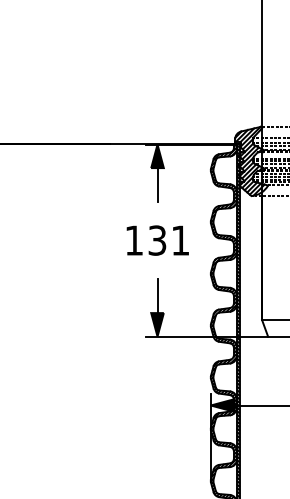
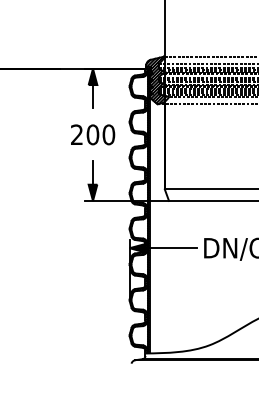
text: (158, 240) -> (93, 134), 131 -> 200

